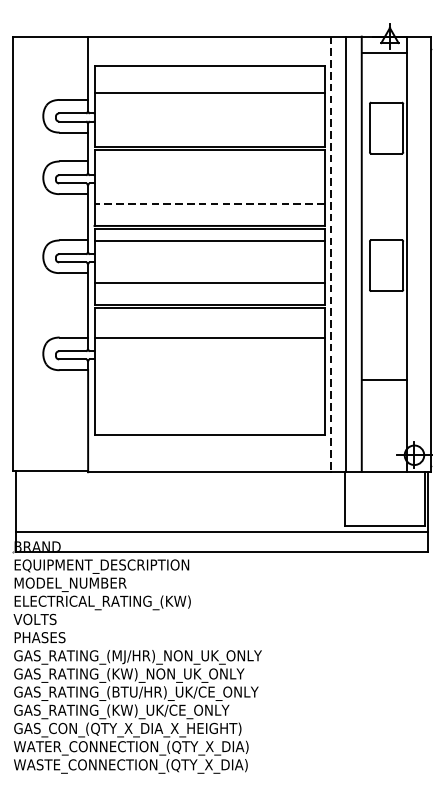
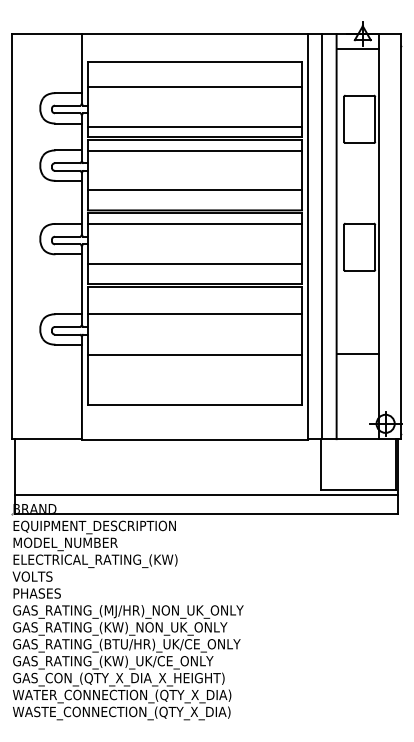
line: (209, 135) -> (194, 126), added
line: (209, 161) -> (194, 150), added
line: (209, 204) -> (194, 190), dashed -> solid
line: (331, 253) -> (308, 236), dashed -> solid
line: (209, 380) -> (194, 354), added

